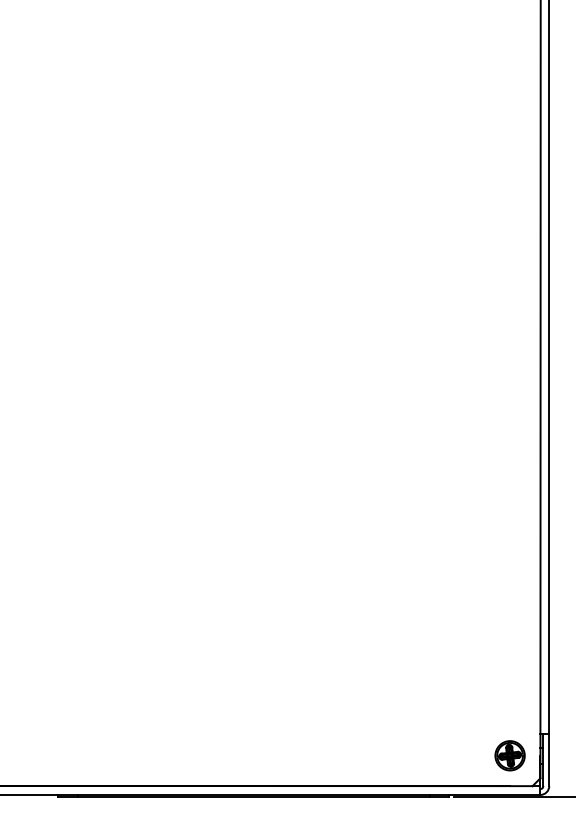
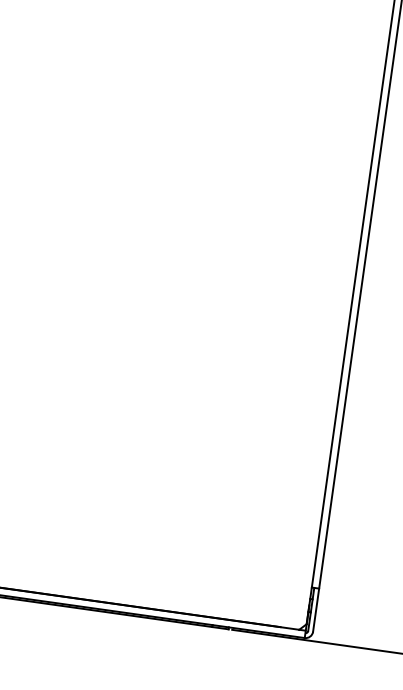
part: (509, 755) -> (283, 601), removed

